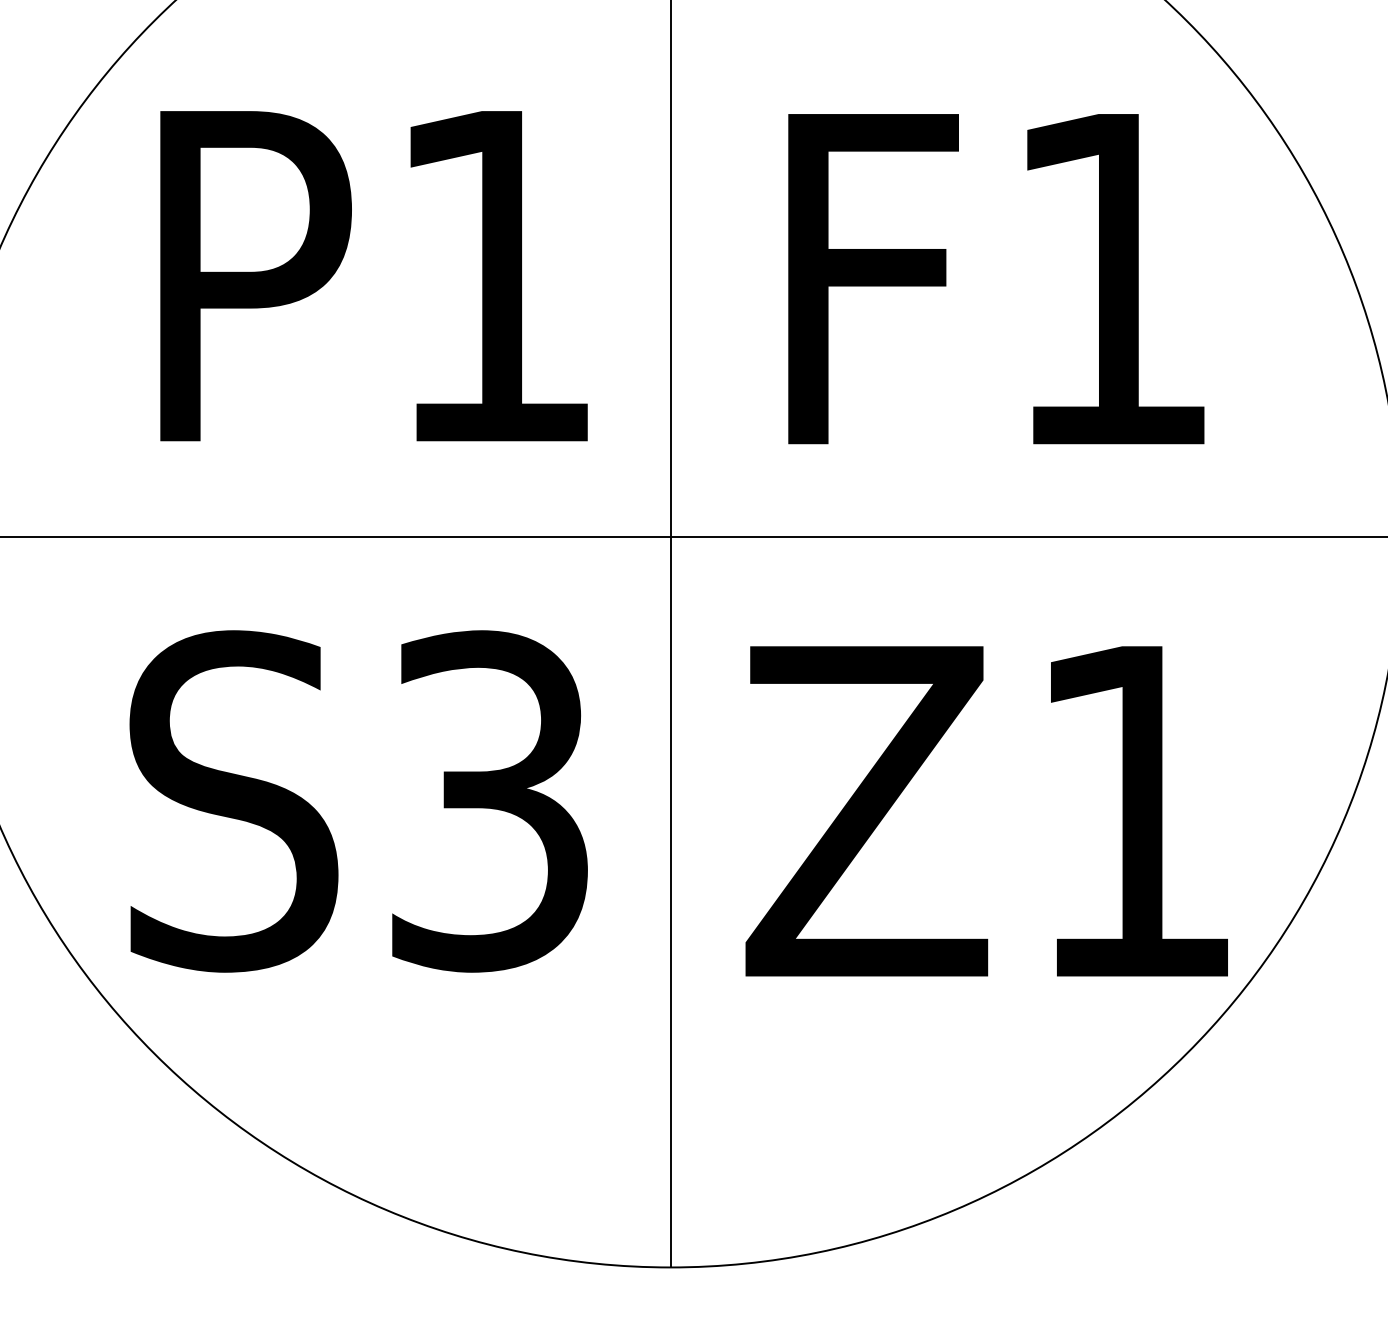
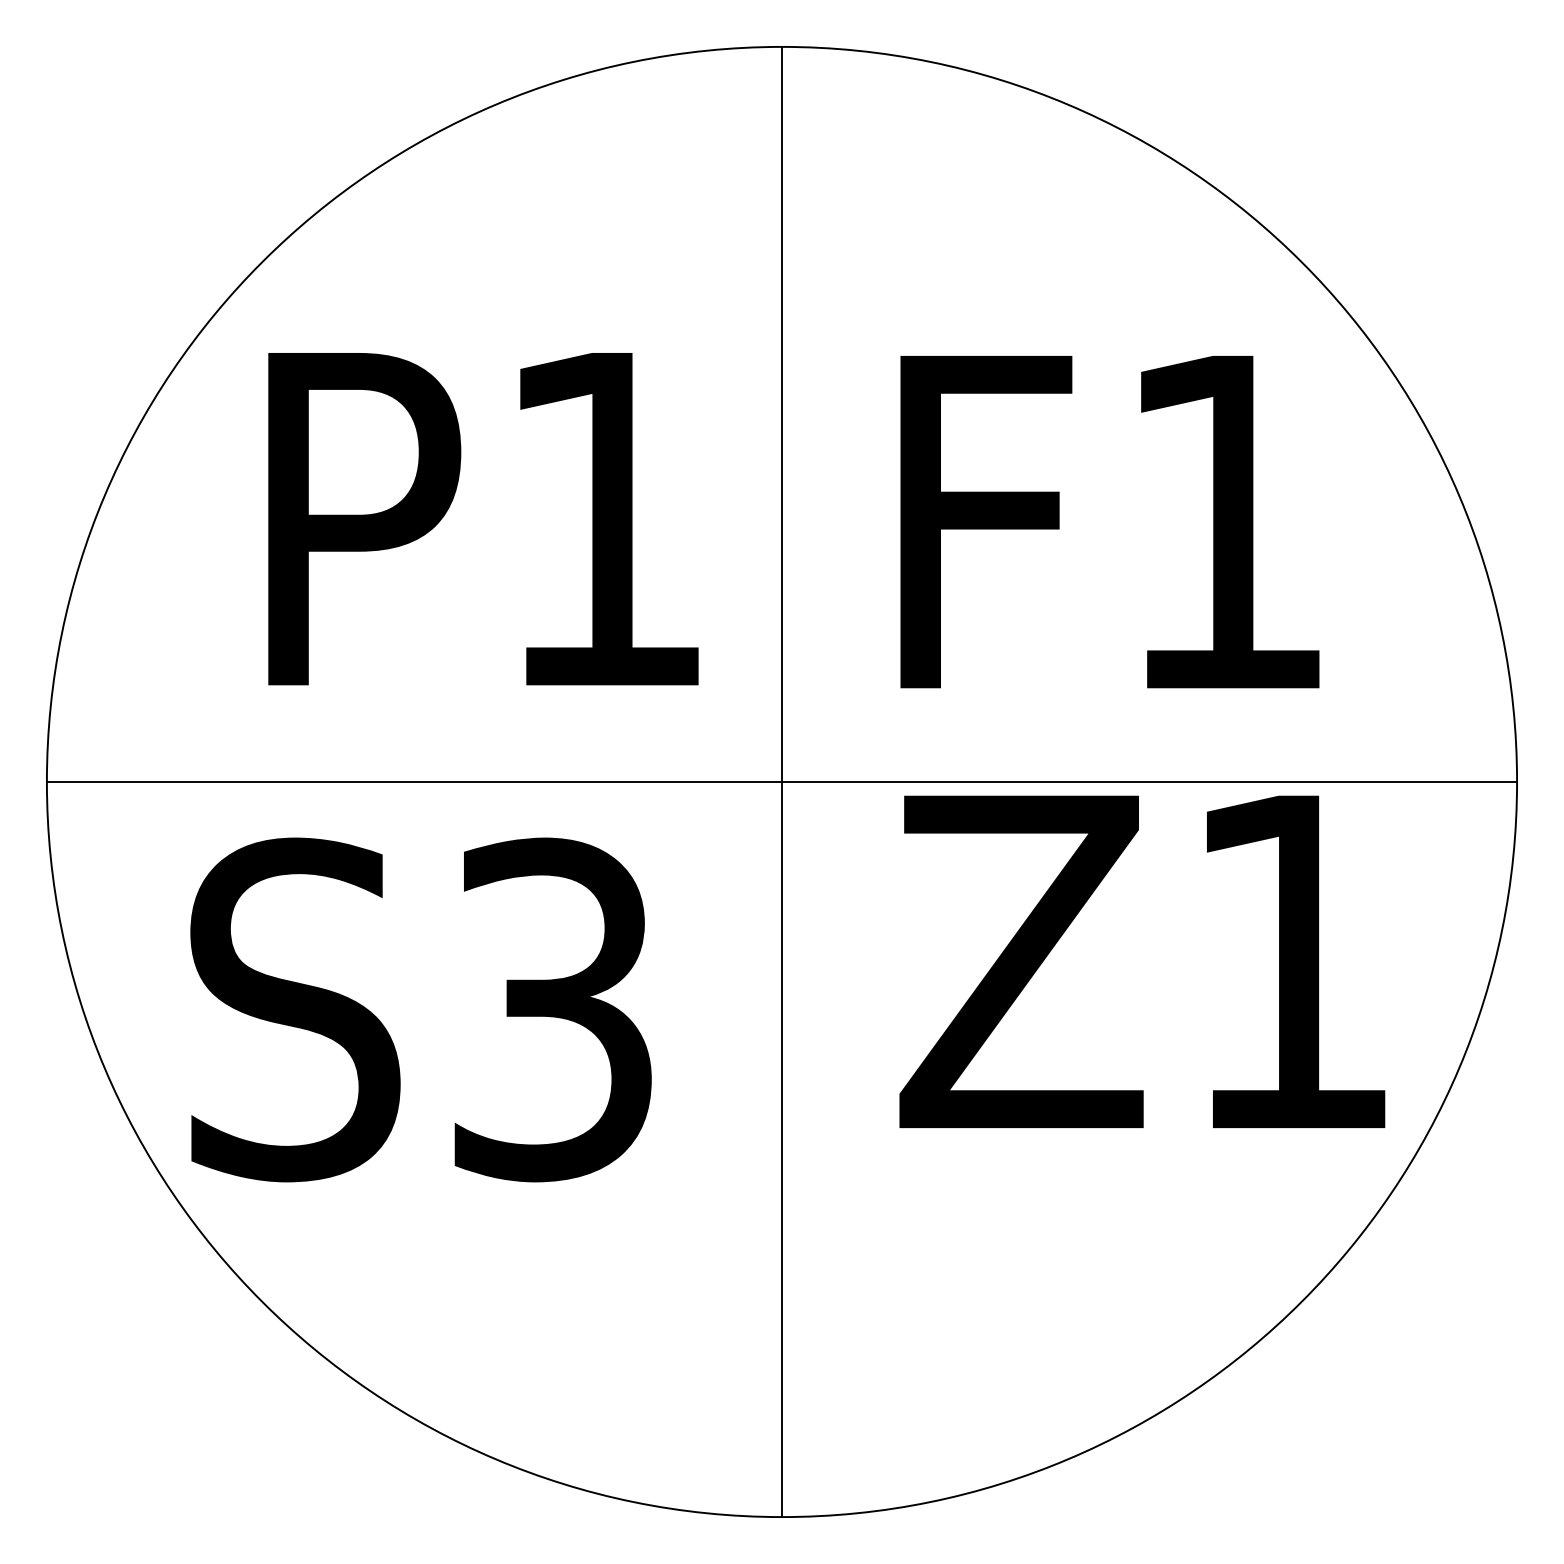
text: (358, 801) -> (420, 1009), moved
text: (986, 810) -> (1142, 961), moved

